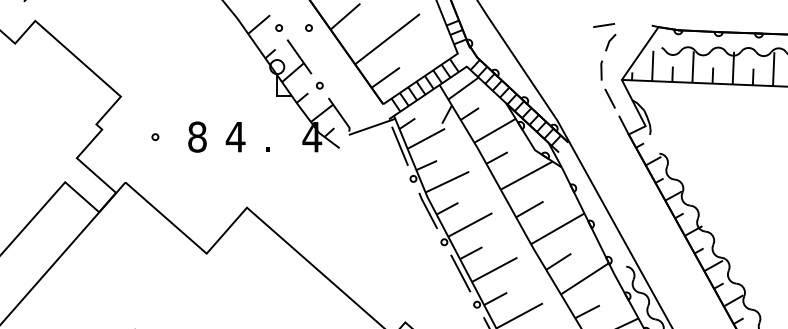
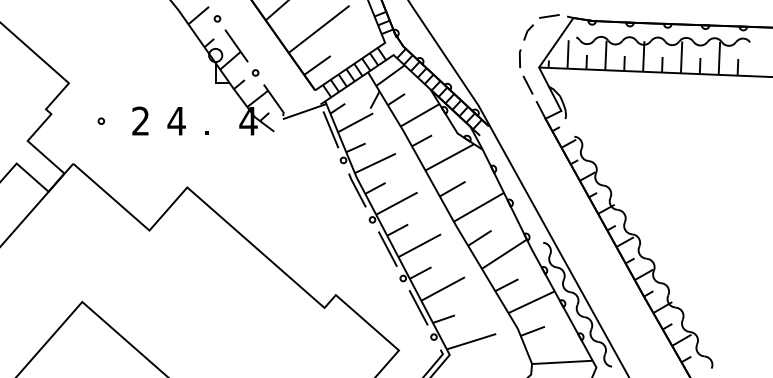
line: (604, 25) -> (549, 16), moved
circle: (309, 27) -> (245, 18), removed
text: (197, 136) -> (140, 120), 8 -> 2

